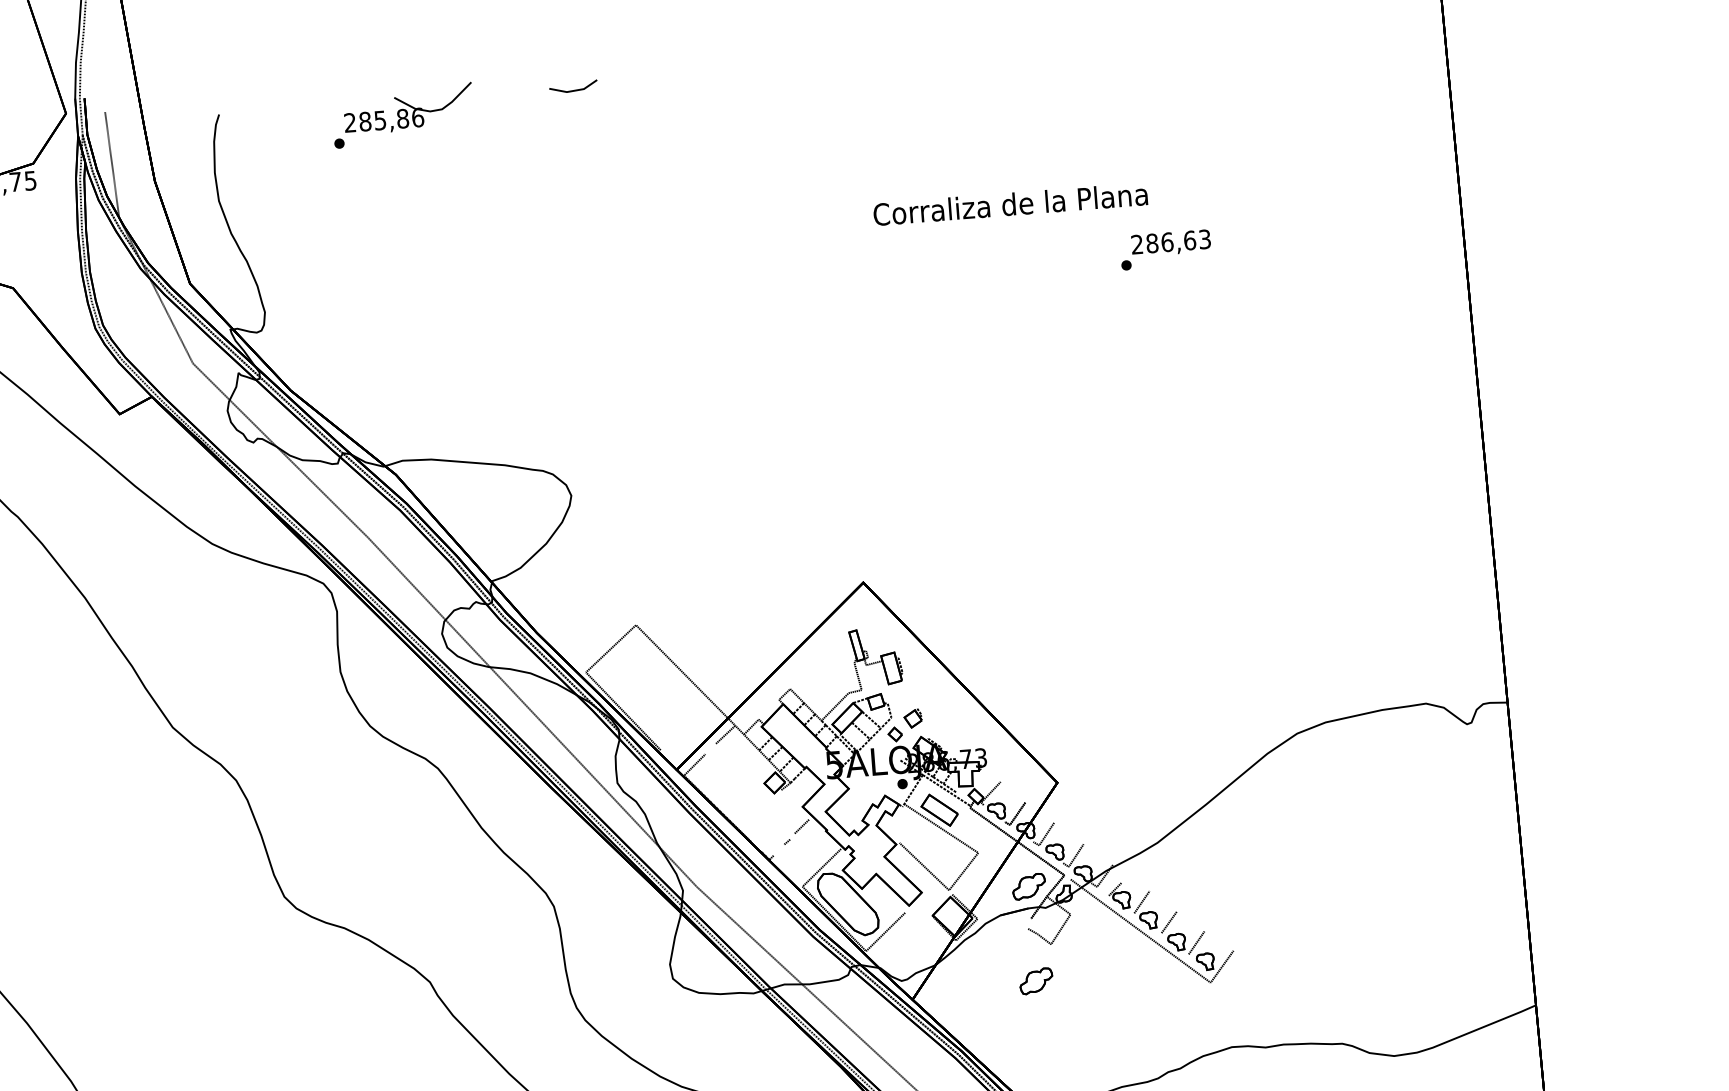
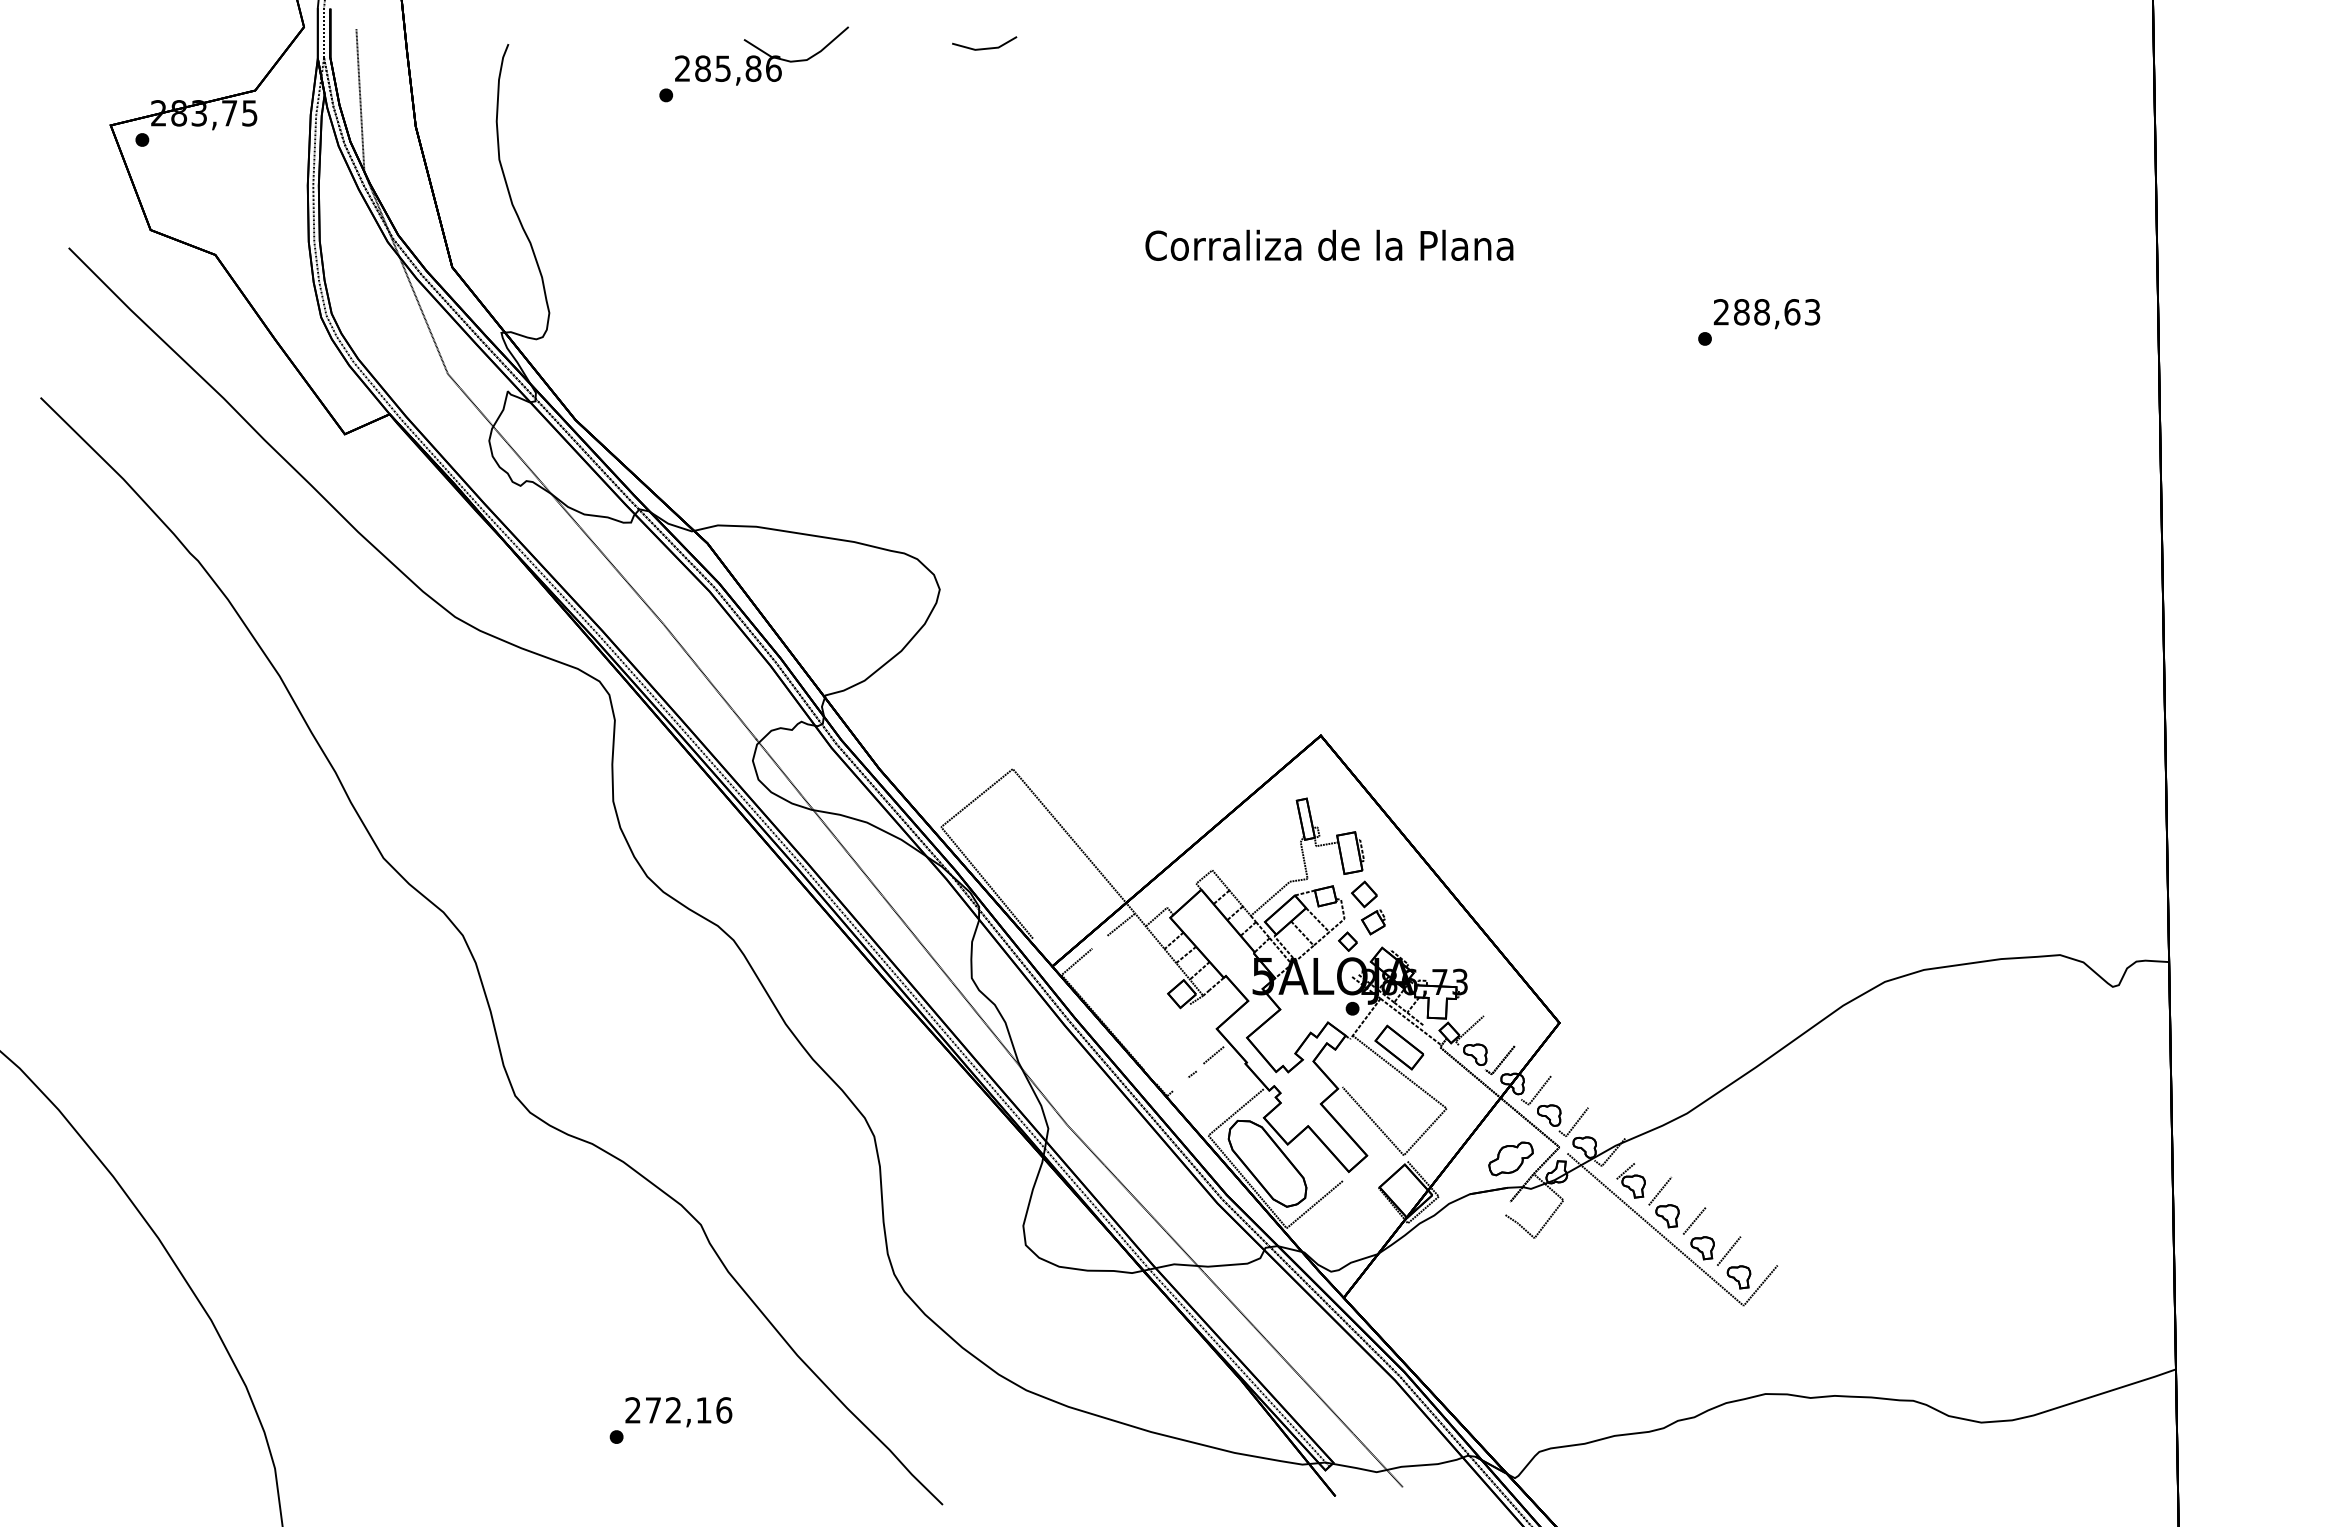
text: (1010, 203) -> (1329, 244), moved
text: (1167, 242) -> (1762, 312), 286,63 -> 288,63
part: (904, 698) -> (1364, 894), added
part: (1035, 980) -> (1510, 1285), removed

